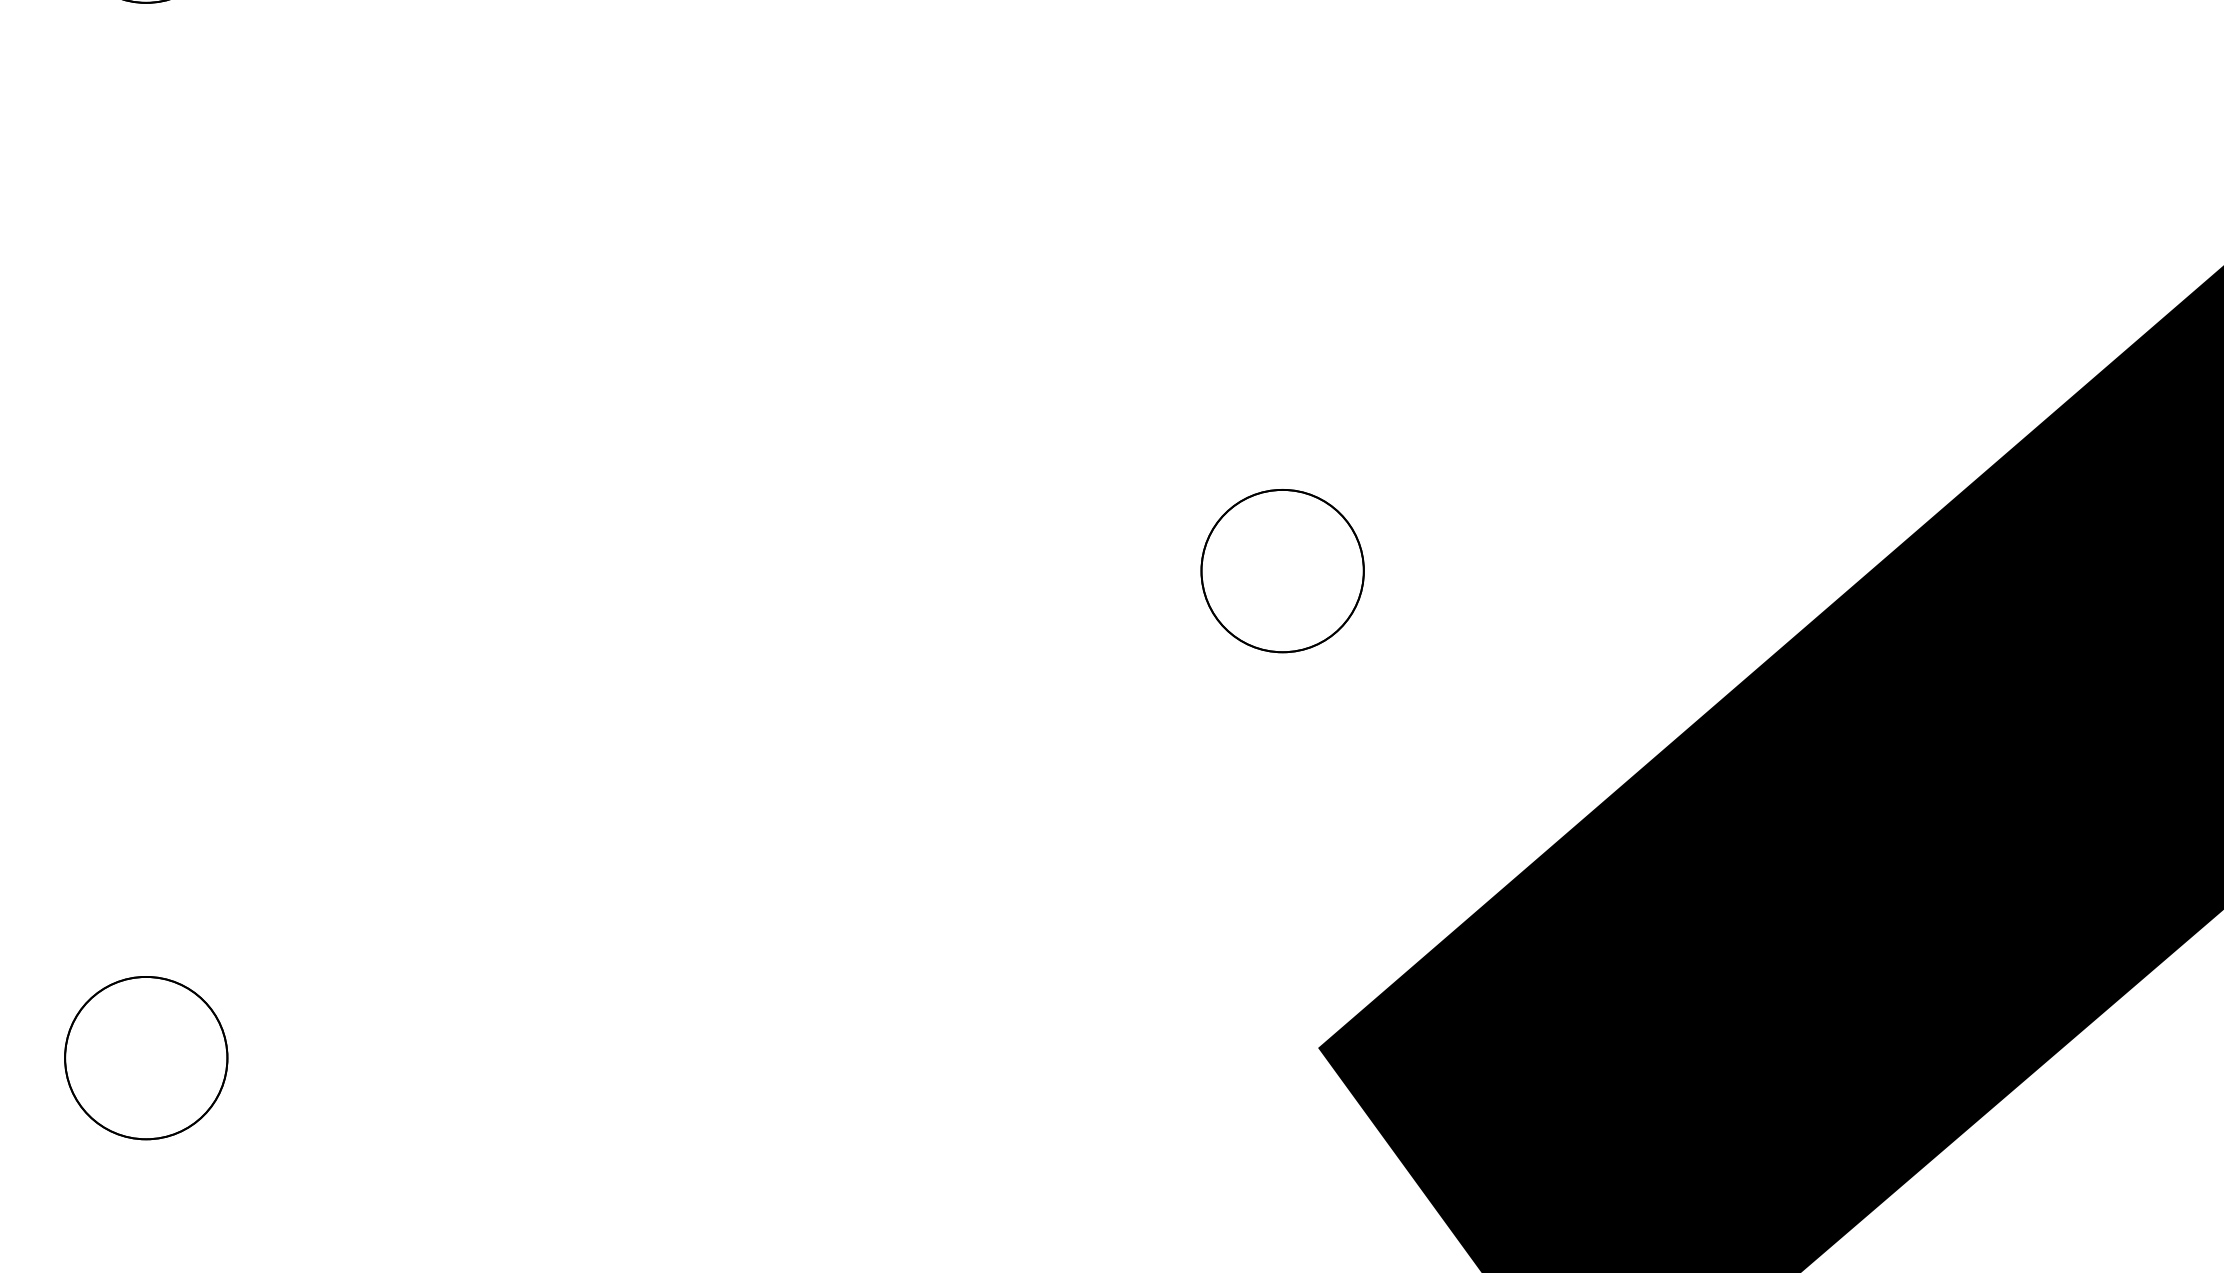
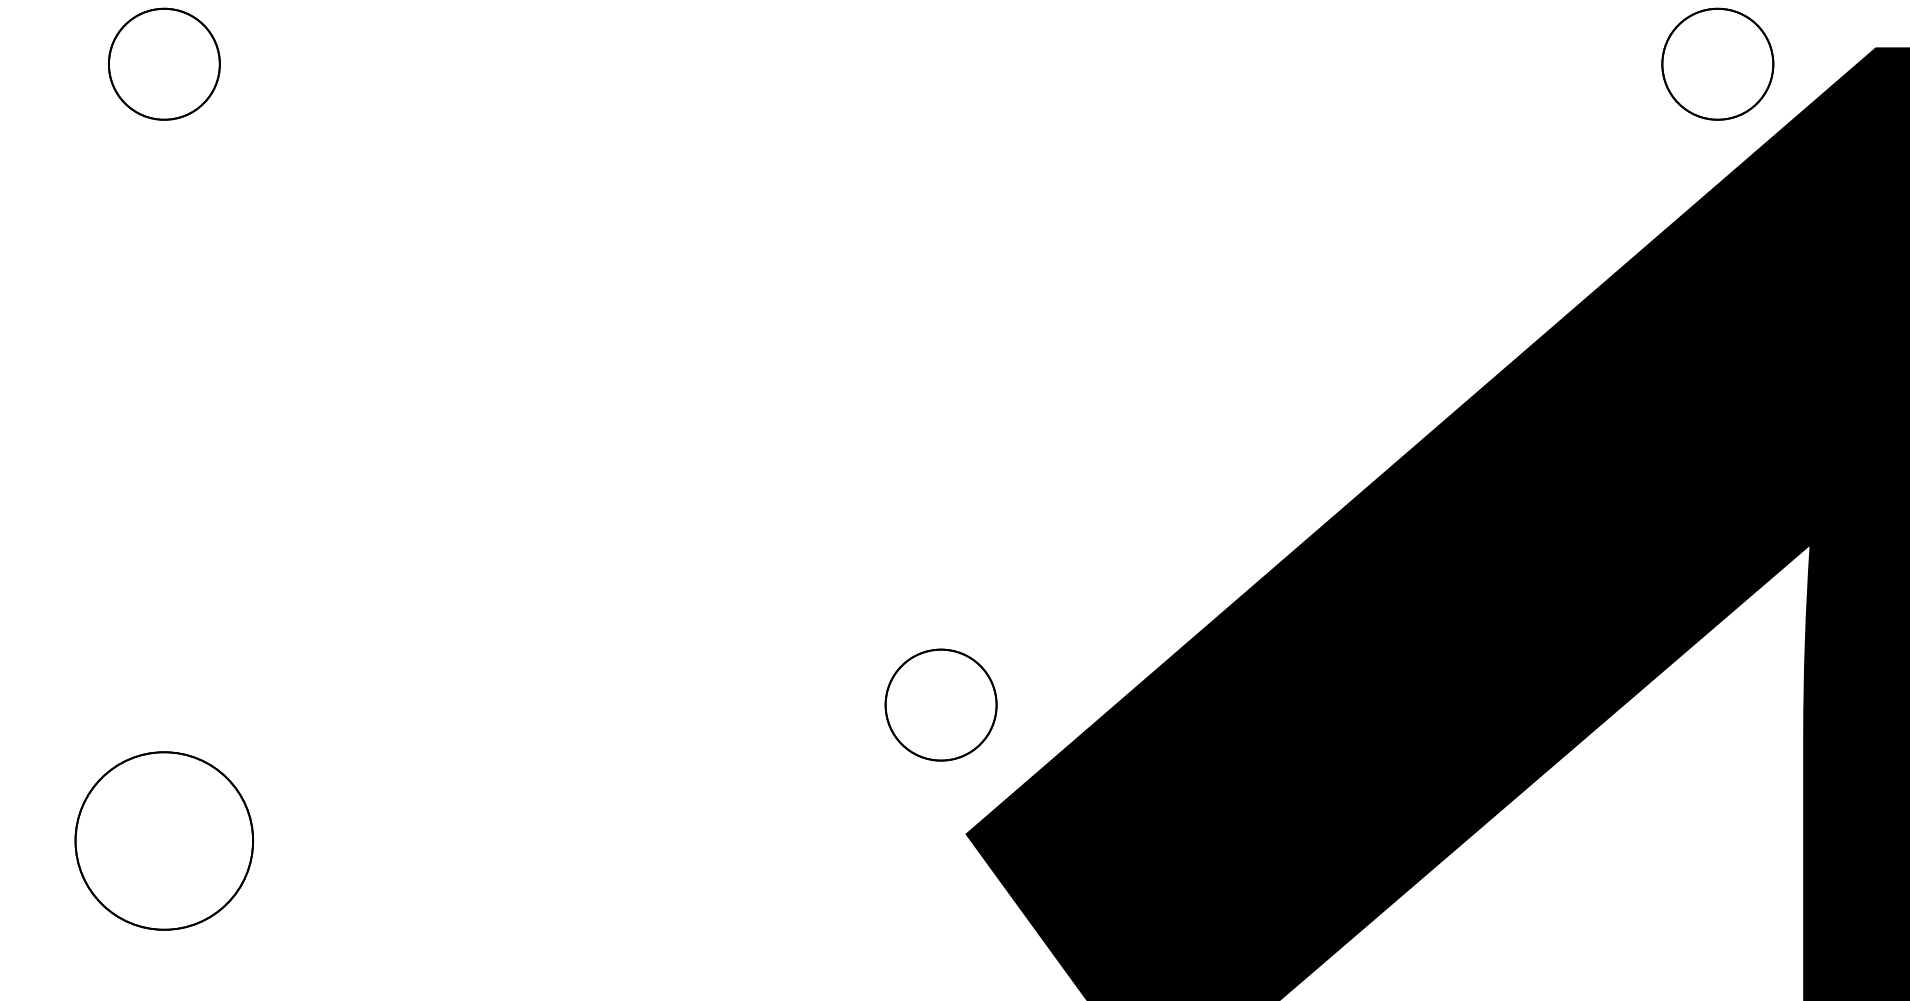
part: (1281, 570) -> (940, 704), moved
part: (146, 1057) -> (164, 840), size x1.6

